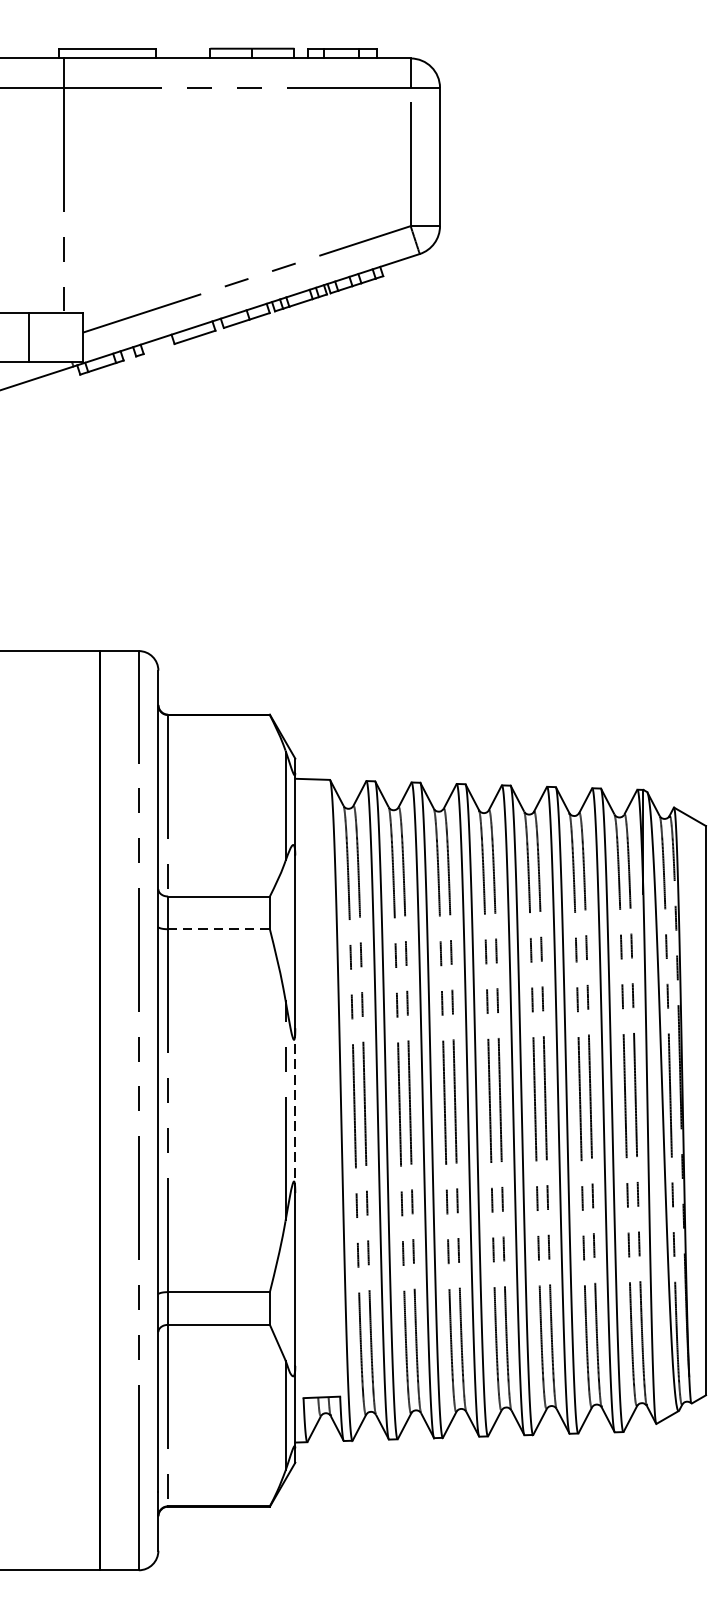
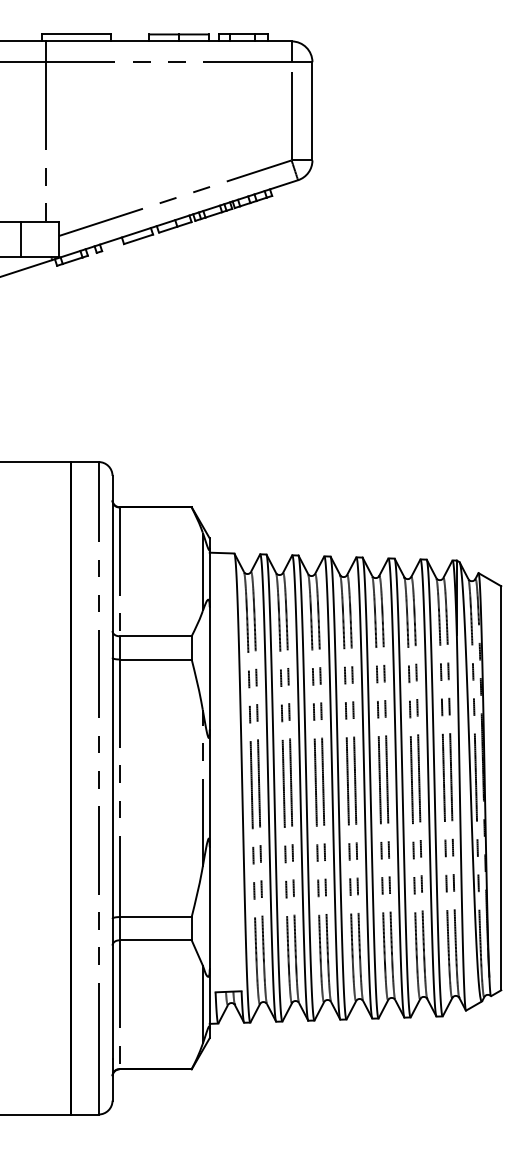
line: (218, 929) -> (155, 659), dashed -> solid
line: (294, 1110) -> (209, 788), dashed -> solid

